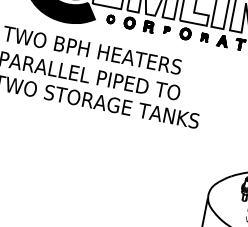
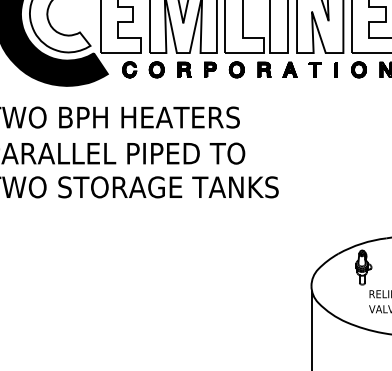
part: (110, 19) -> (129, 69), size x1.43
part: (167, 30) -> (210, 69), size x1.67
part: (205, 37) -> (264, 69), size x1.43

